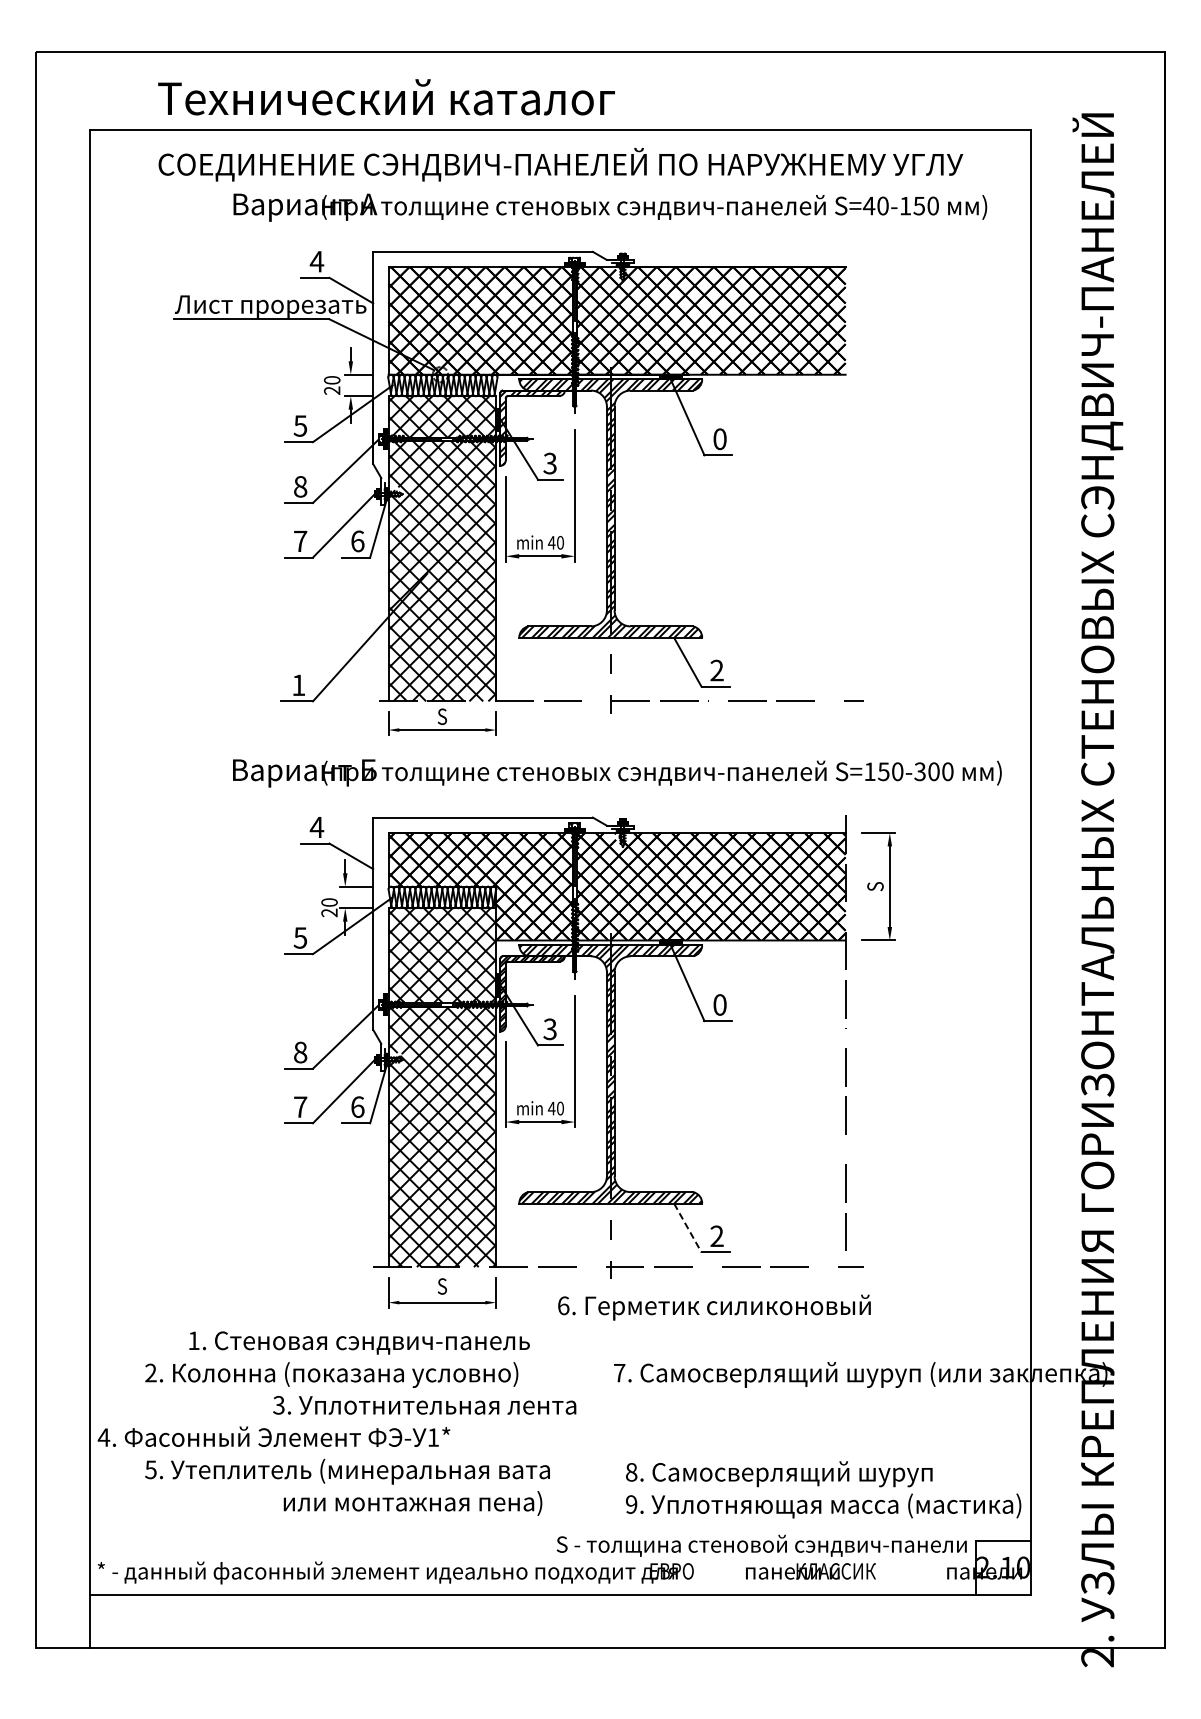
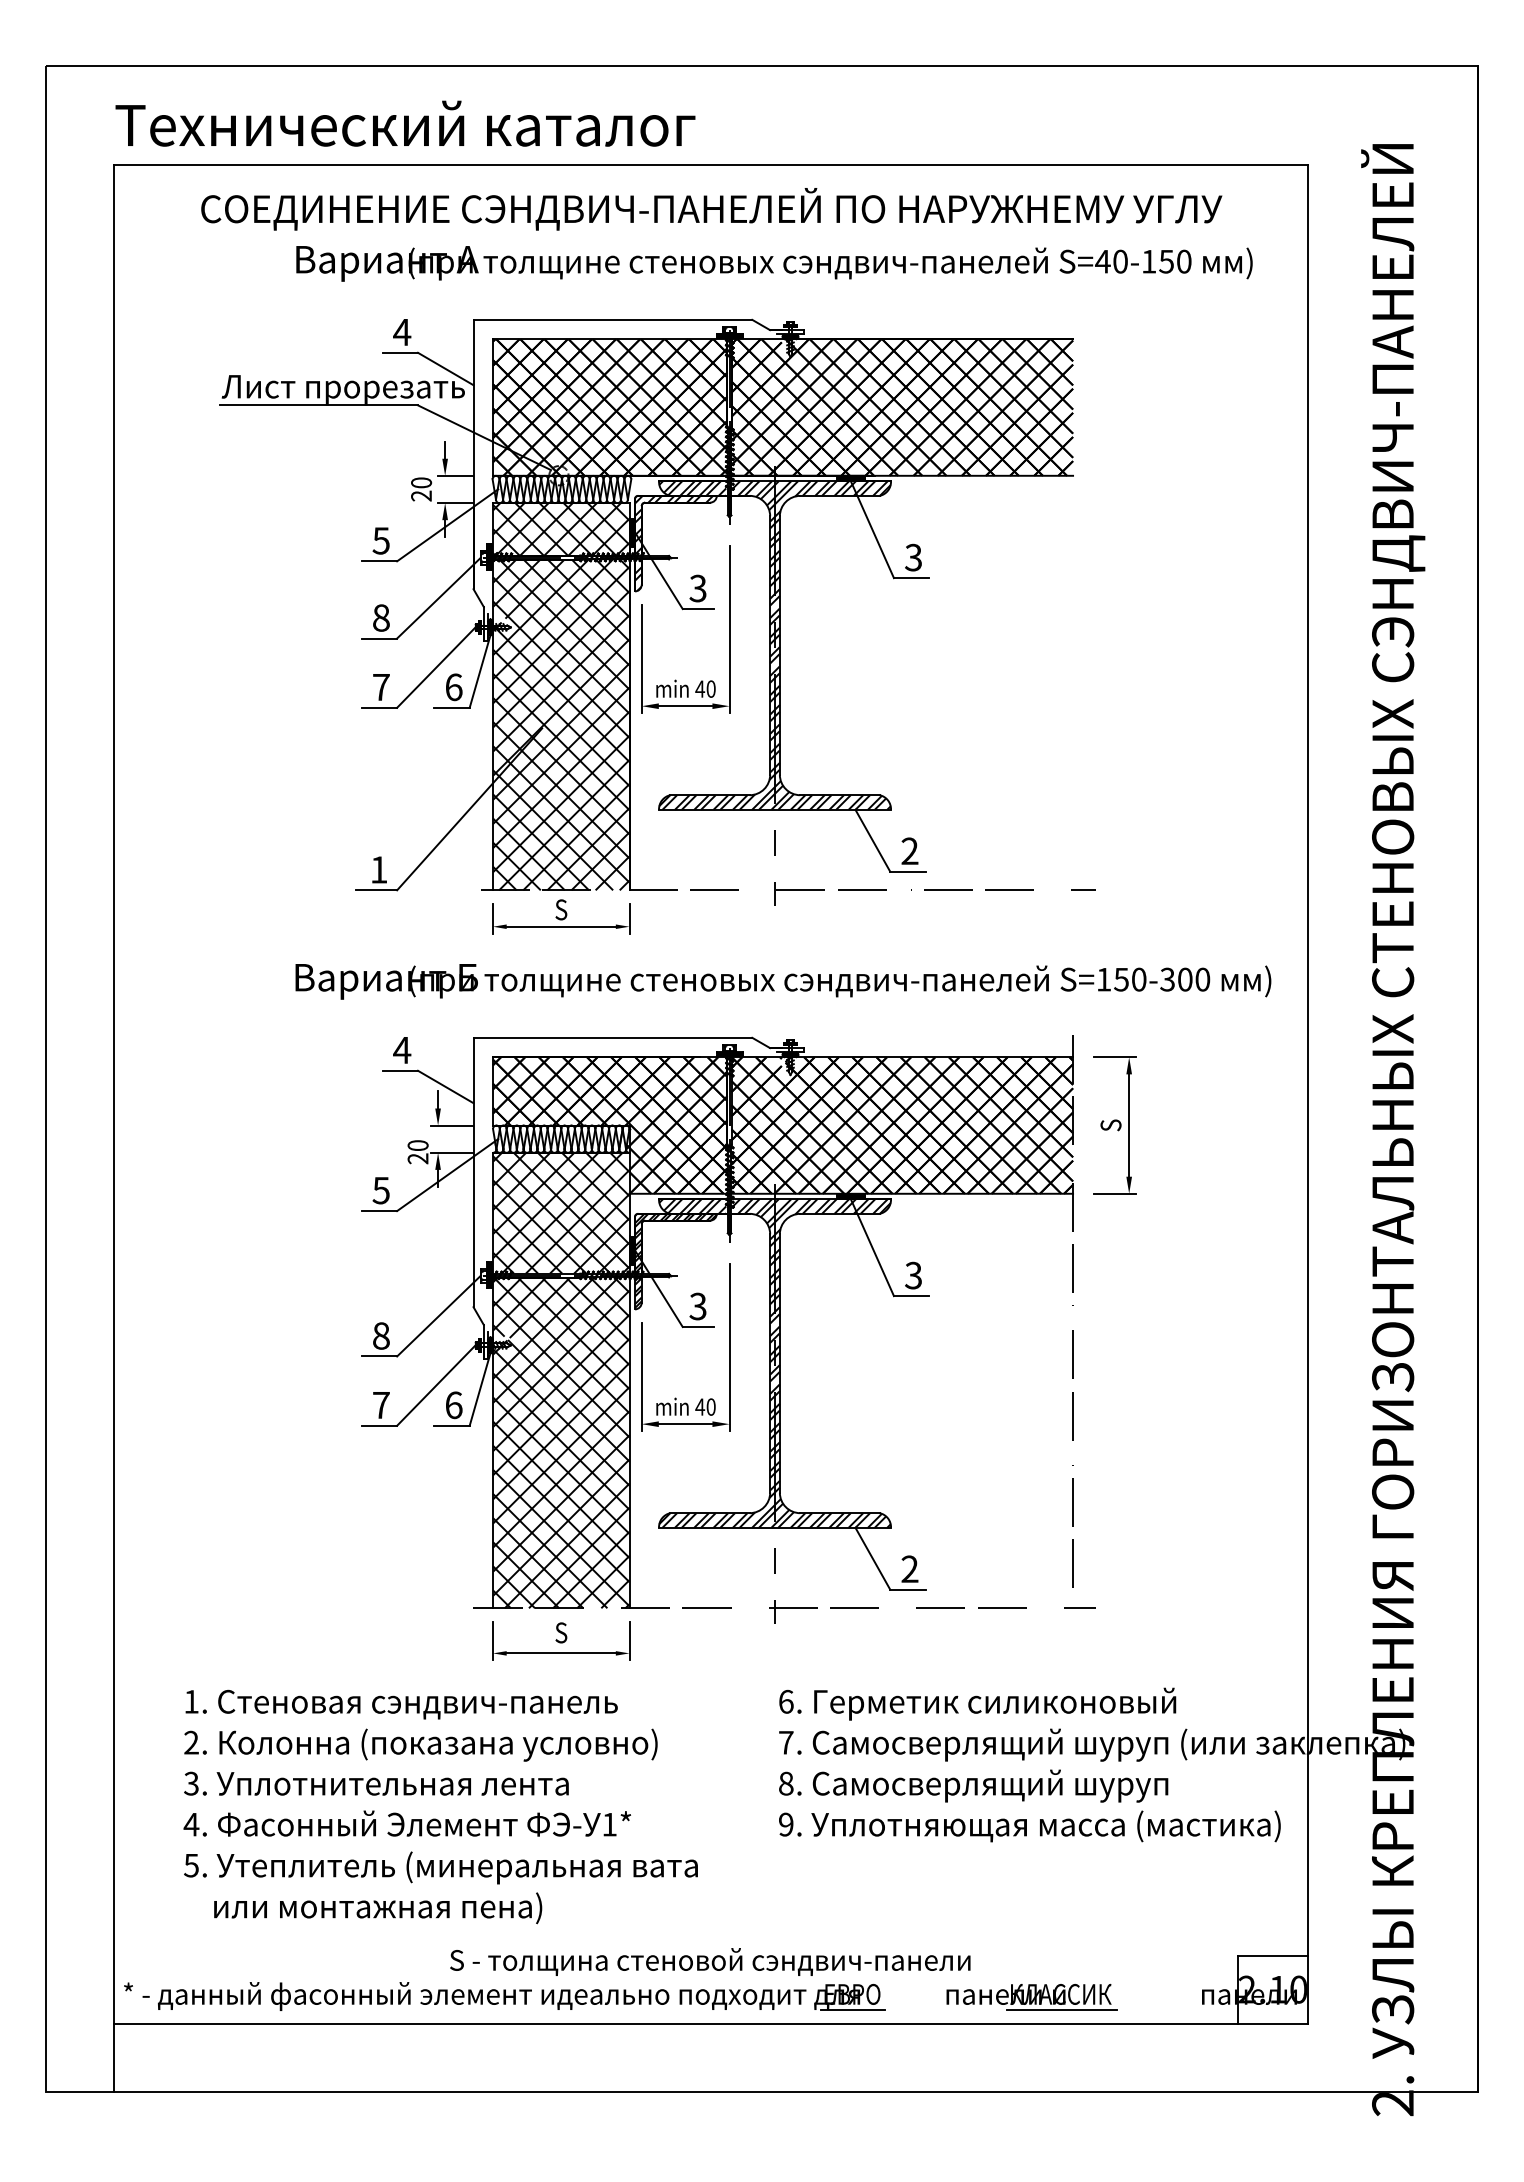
text: (386, 97) -> (405, 123), moved
text: (719, 438) -> (913, 556), 0 -> 3
text: (719, 1004) -> (913, 1275), 0 -> 3
line: (687, 1228) -> (872, 1559), dashed -> solid
text: (714, 1307) -> (977, 1703), moved
text: (359, 1342) -> (401, 1703), moved
text: (424, 1405) -> (376, 1783), moved
text: (273, 1436) -> (406, 1823), moved
text: (823, 1489) -> (1029, 1805), moved
text: (412, 1503) -> (377, 1908), moved
text: (761, 1545) -> (709, 1961), moved
line: (671, 1583) -> (852, 2009), added
line: (836, 1583) -> (1061, 2009), added

